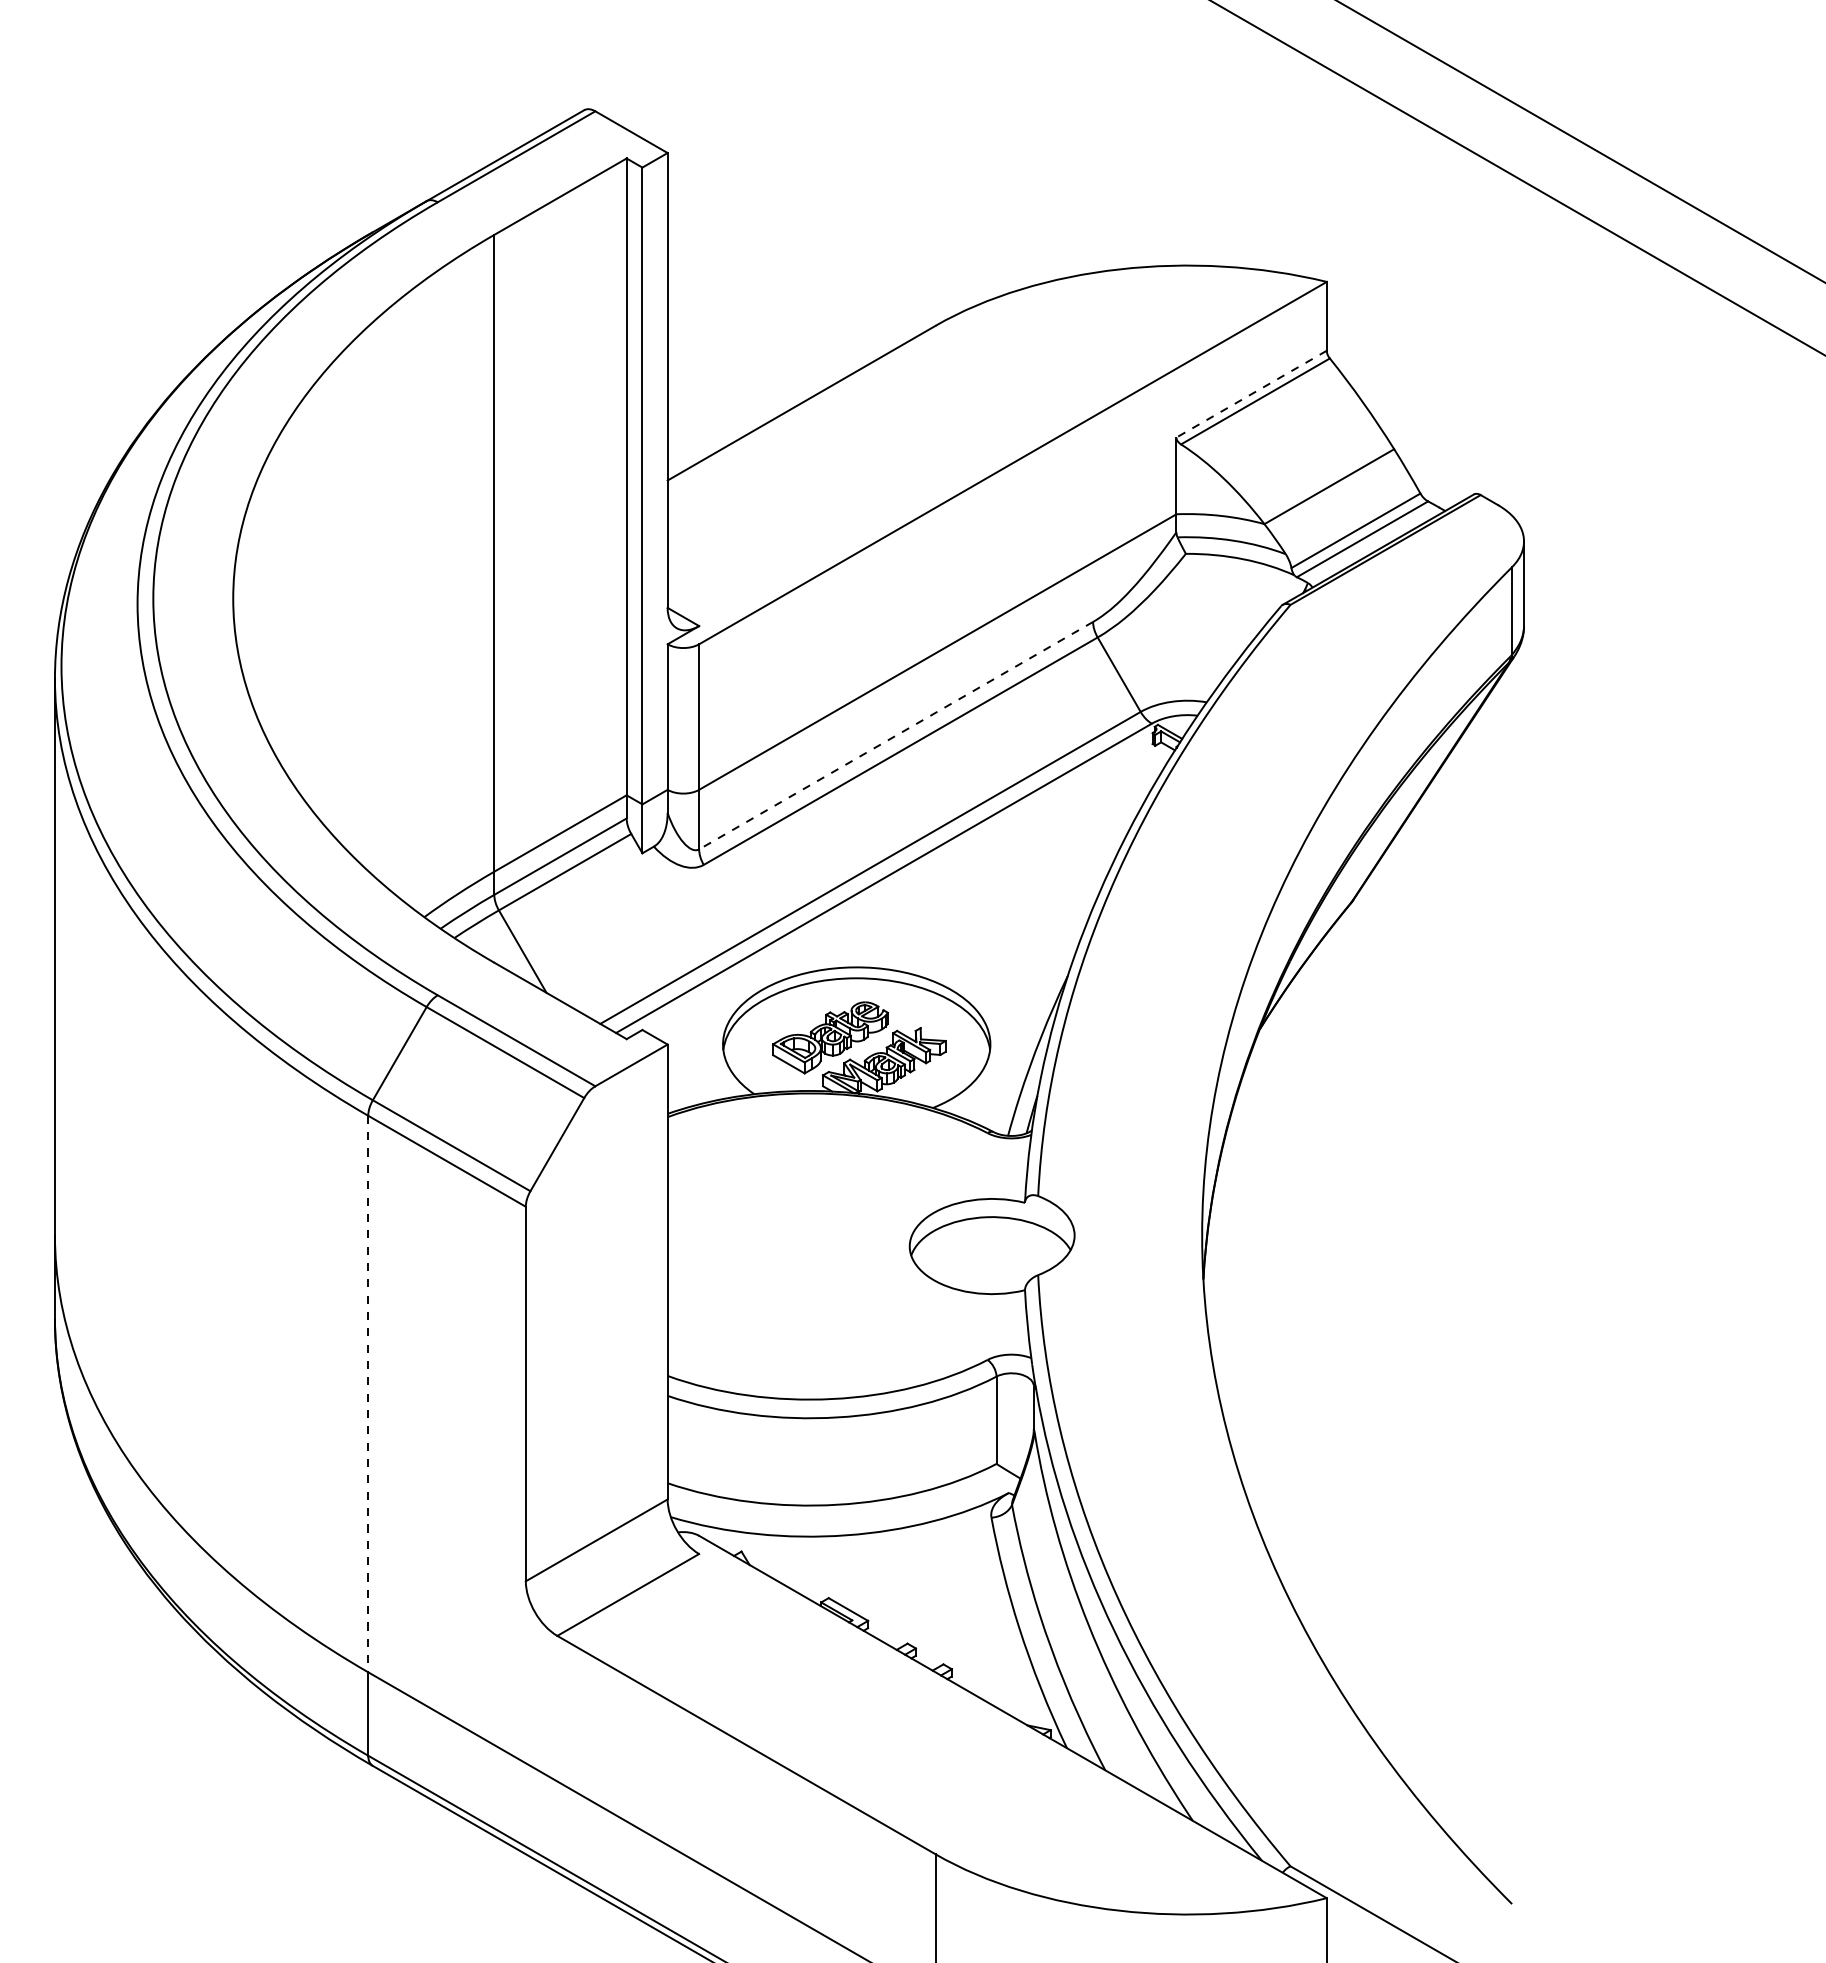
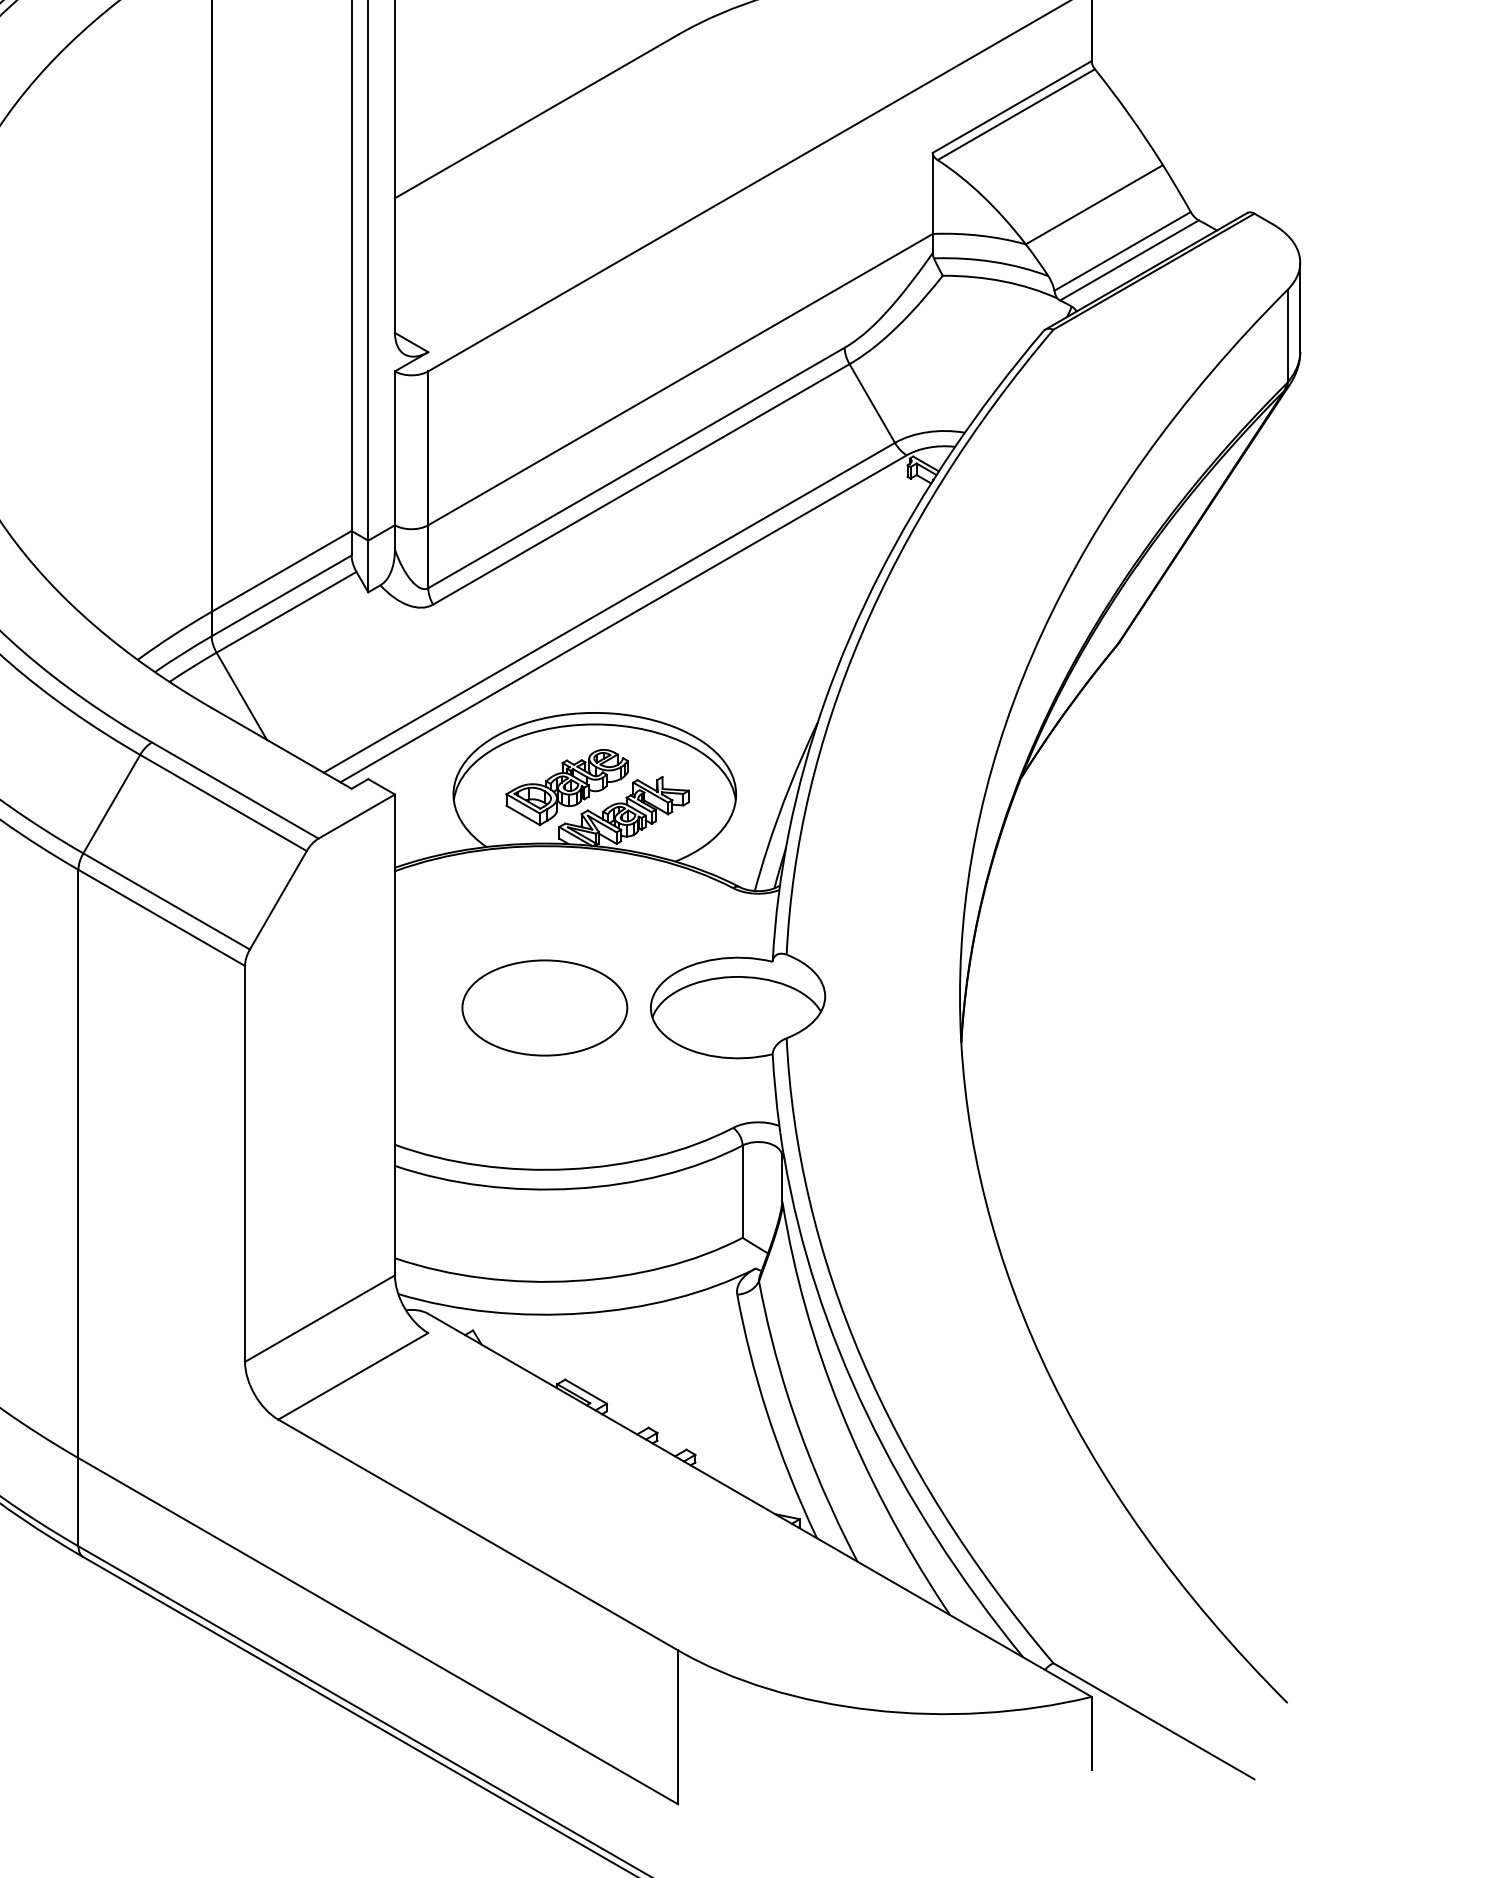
line: (1251, 394) -> (1012, 107), dashed -> solid
line: (895, 735) -> (635, 467), dashed -> solid
part: (809, 1246) -> (544, 1007), added
line: (368, 1394) -> (78, 1164), dashed -> solid

